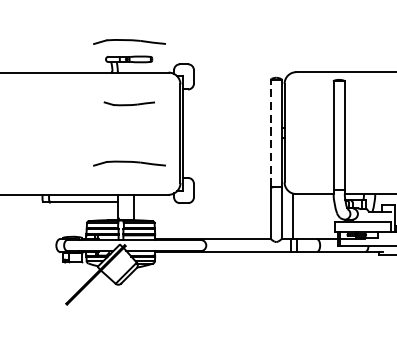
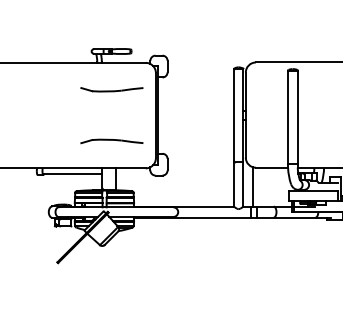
part: (128, 42) -> (111, 36), removed
part: (128, 103) -> (111, 89), size x1.43
line: (271, 132) -> (234, 114), dashed -> solid

